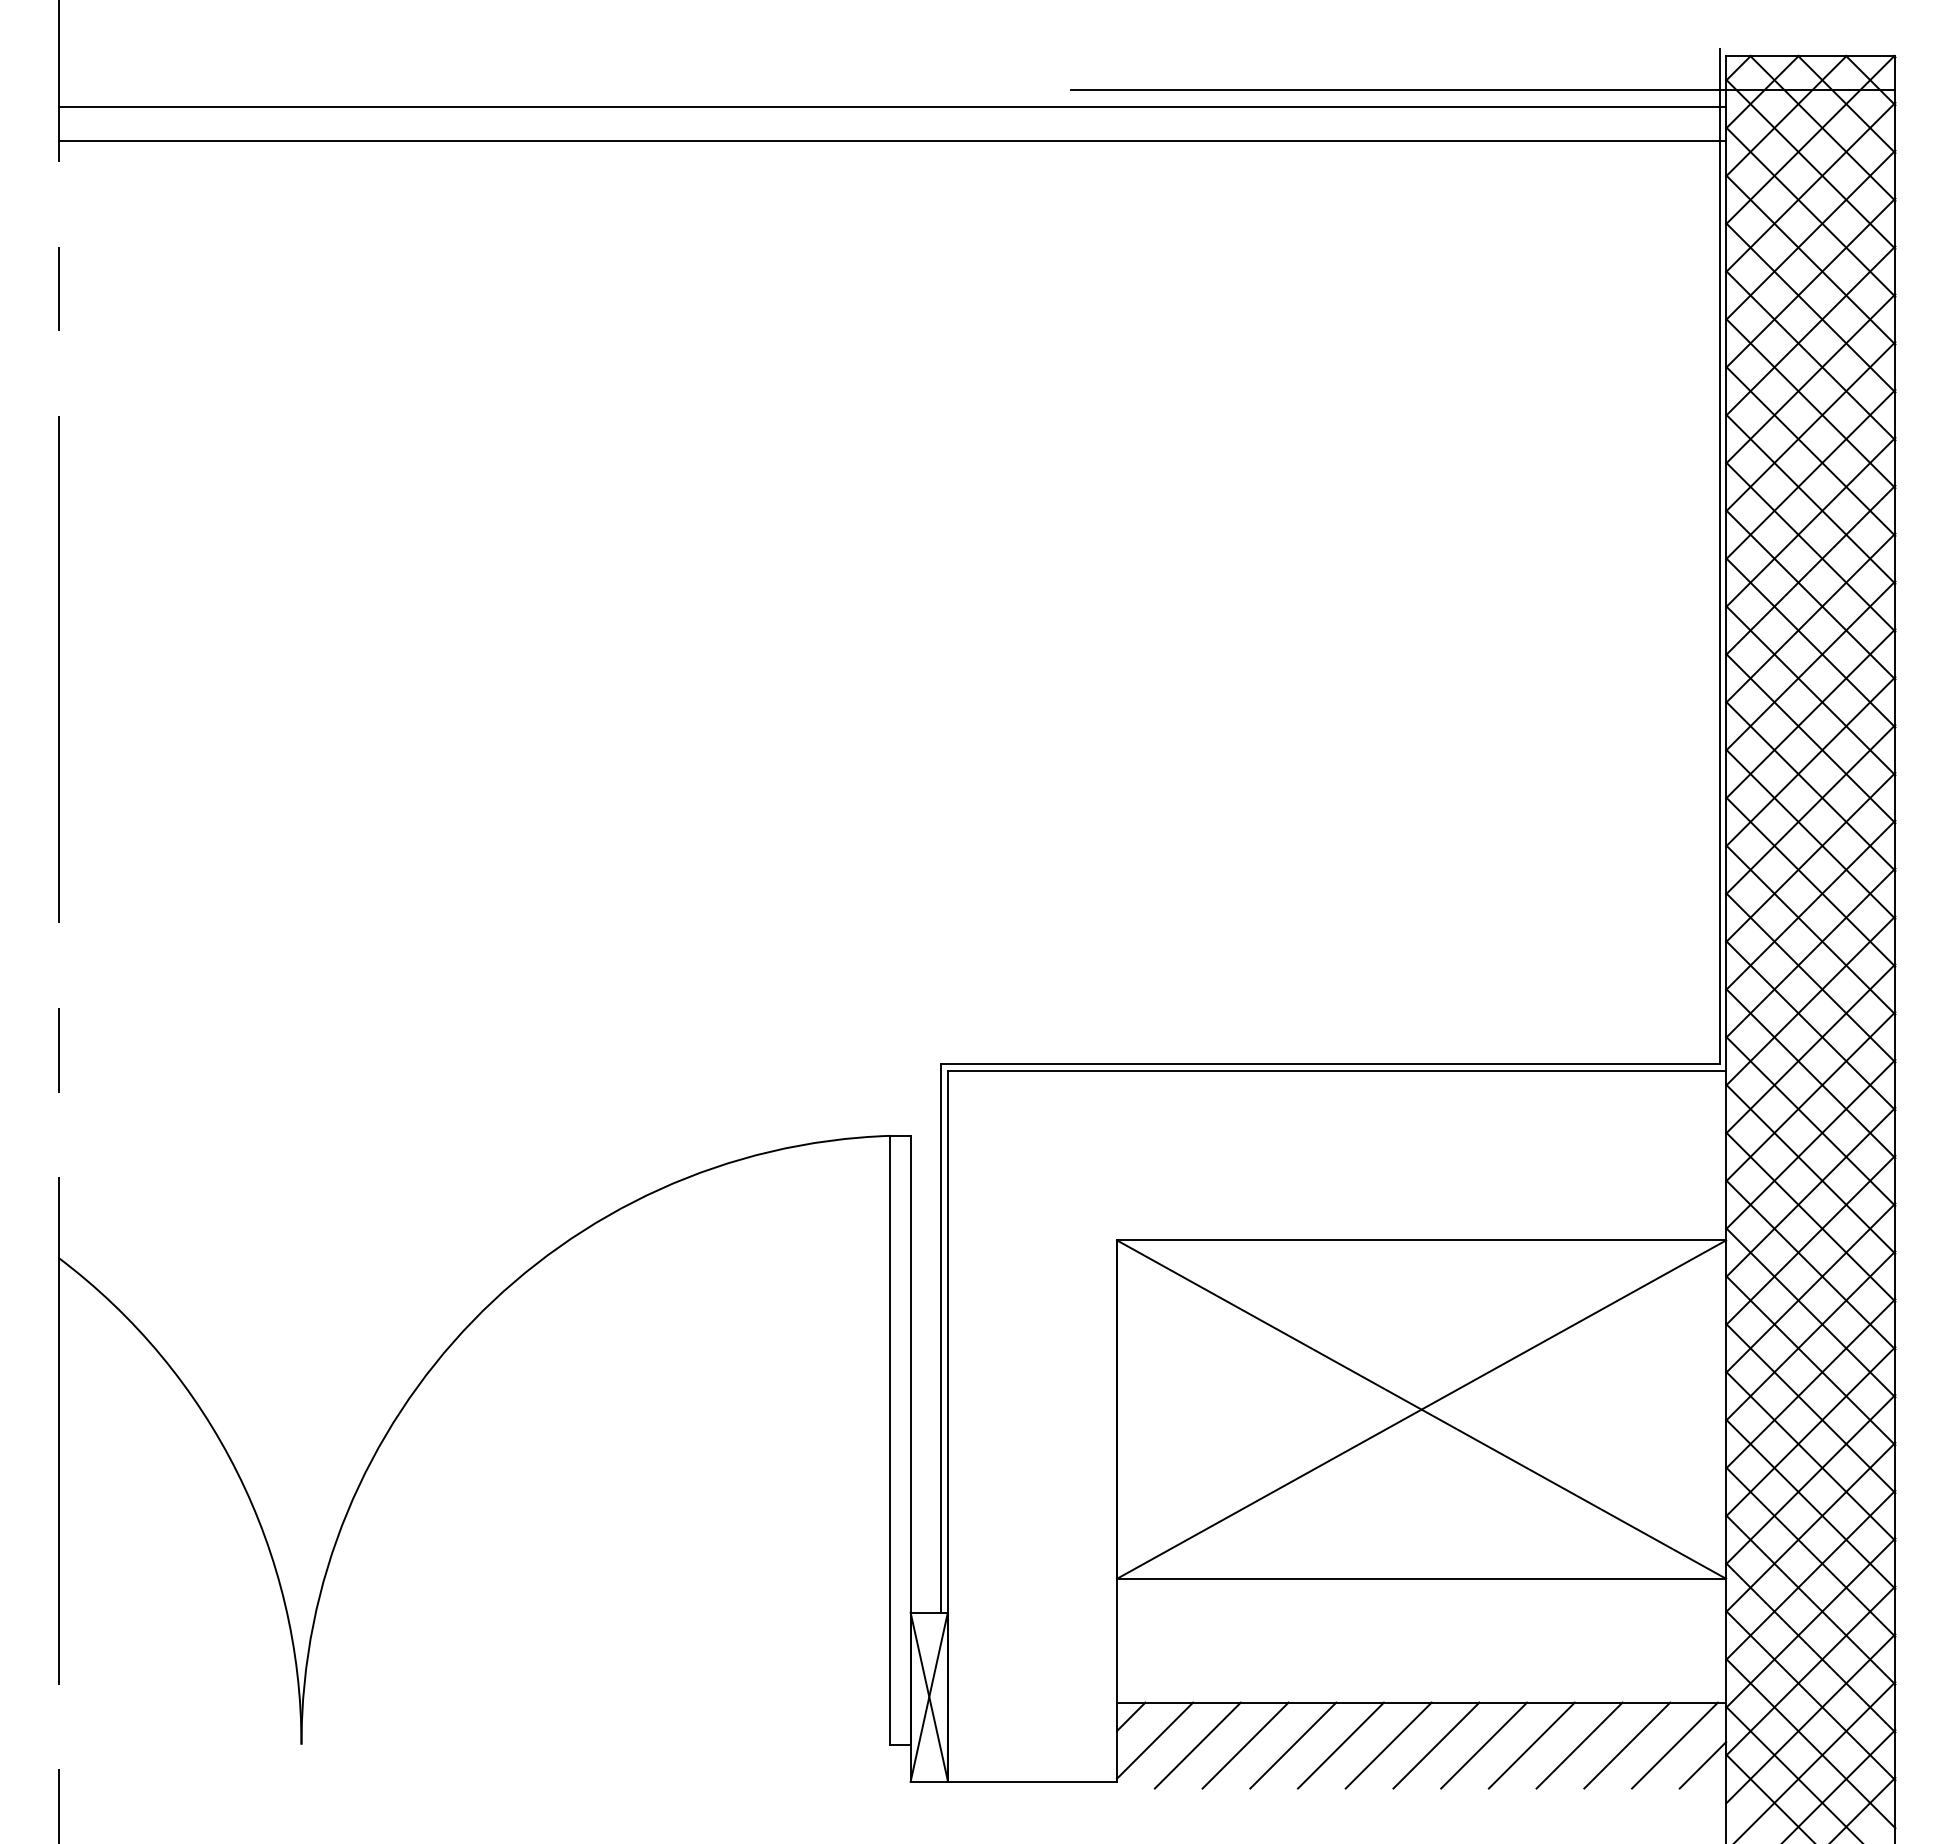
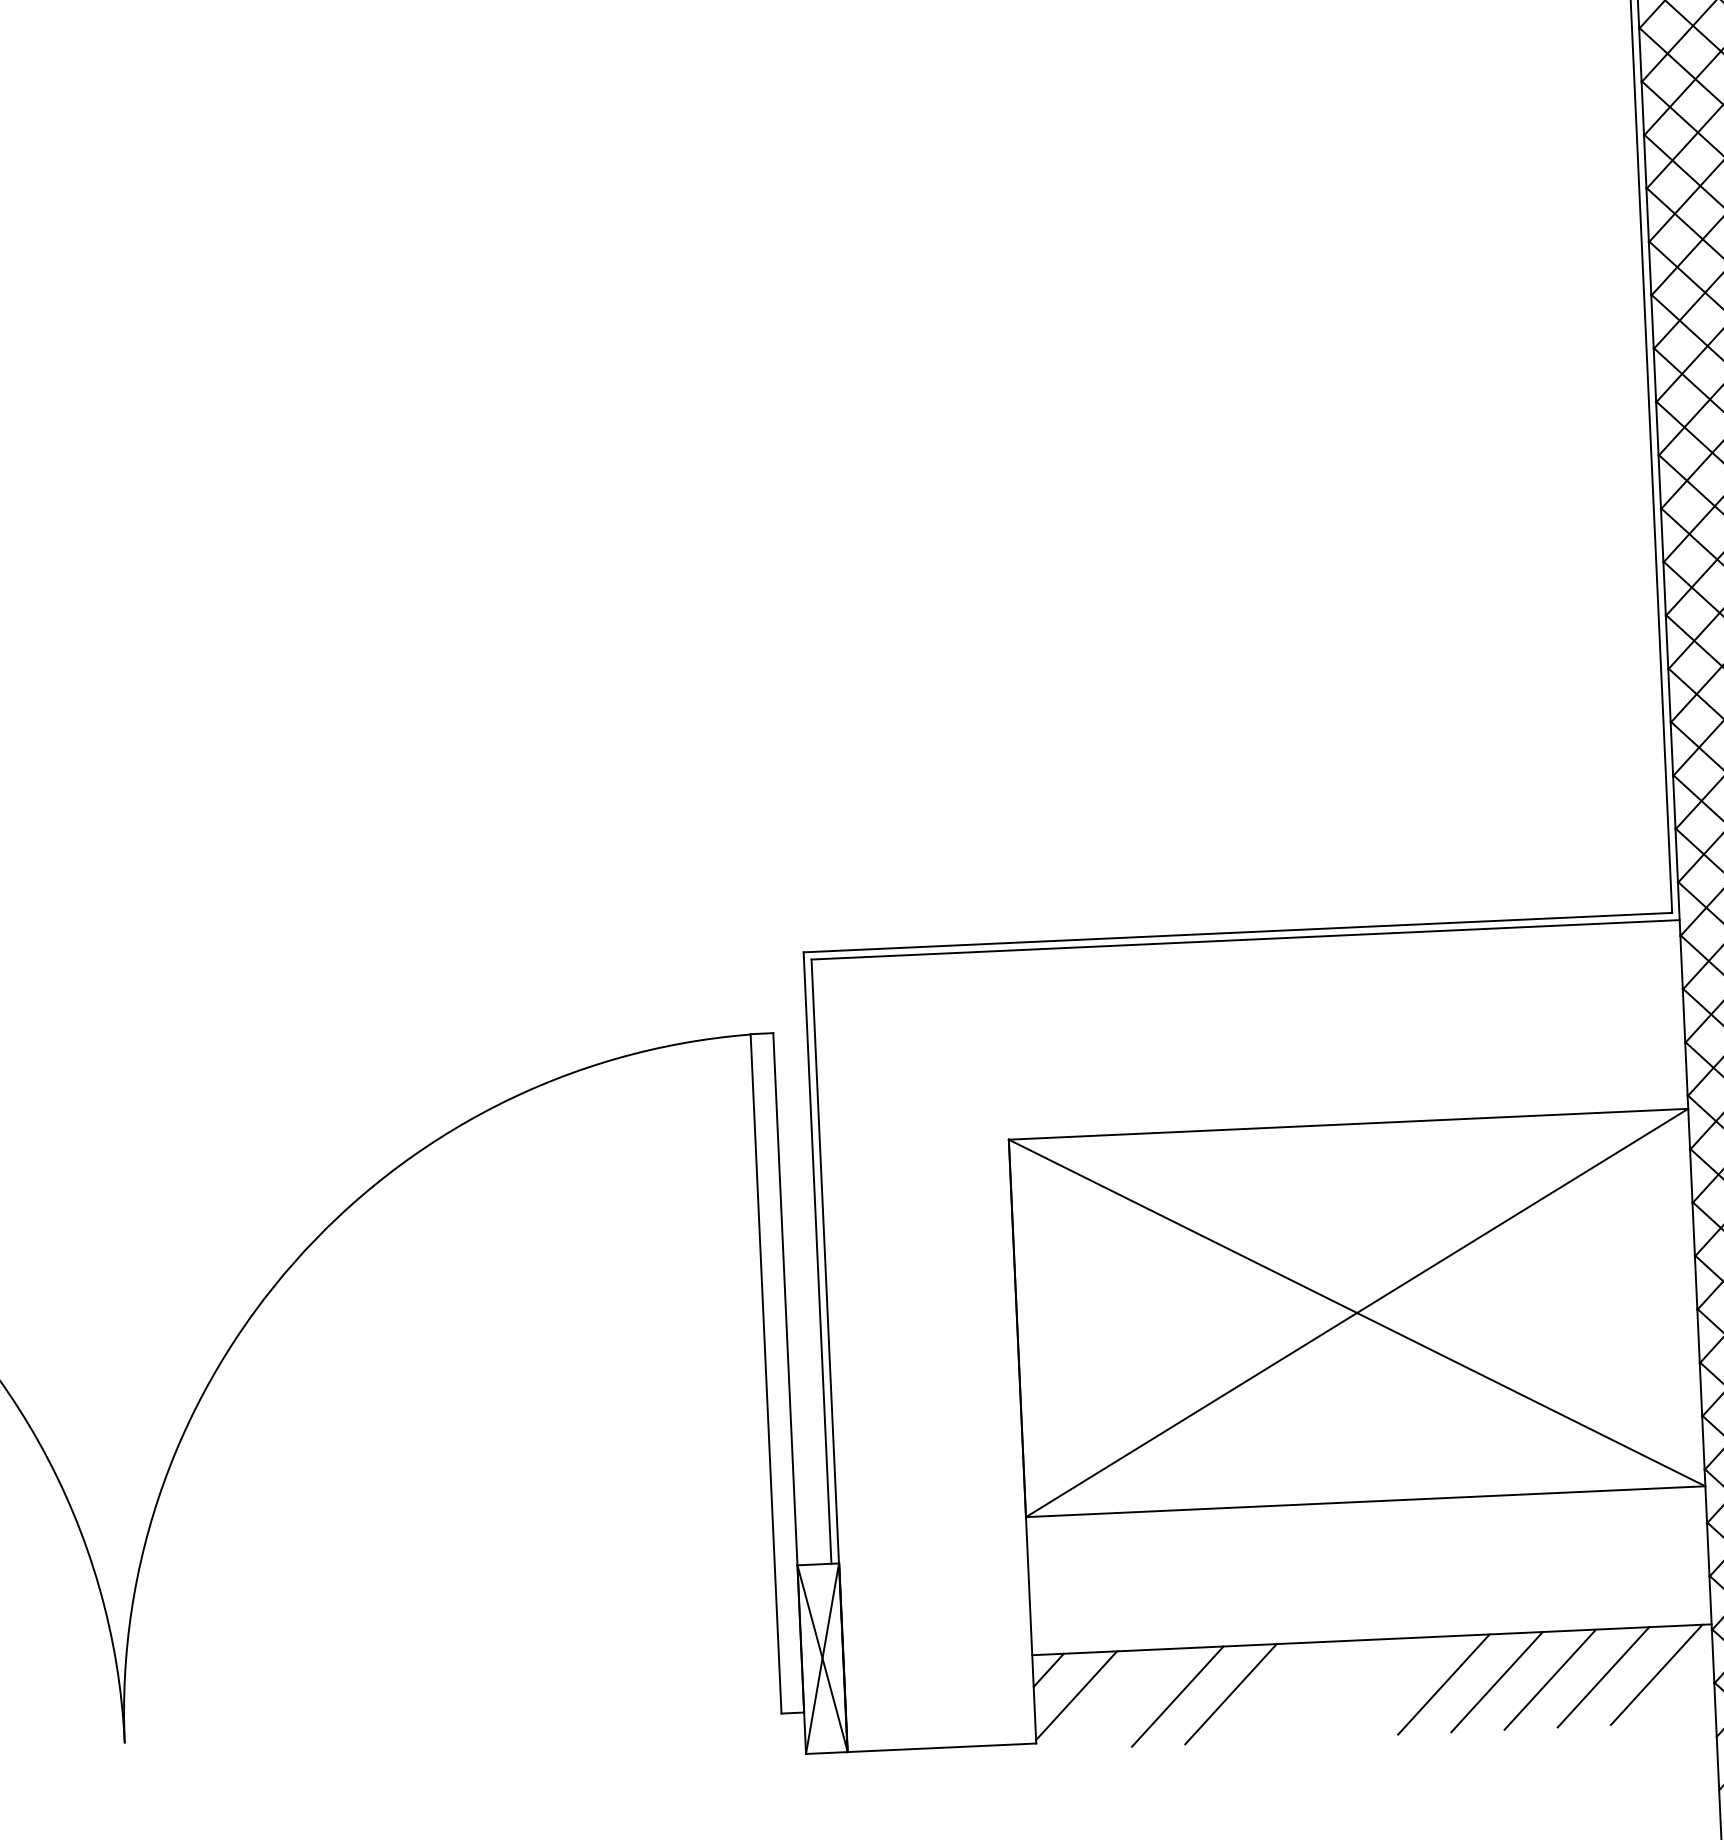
line: (1197, 1745) -> (1124, 1698), removed
line: (1340, 1745) -> (1283, 1691), removed
line: (1388, 1745) -> (1337, 1689), removed
line: (1436, 1745) -> (1390, 1686), removed
line: (1702, 1765) -> (1688, 1695), removed

